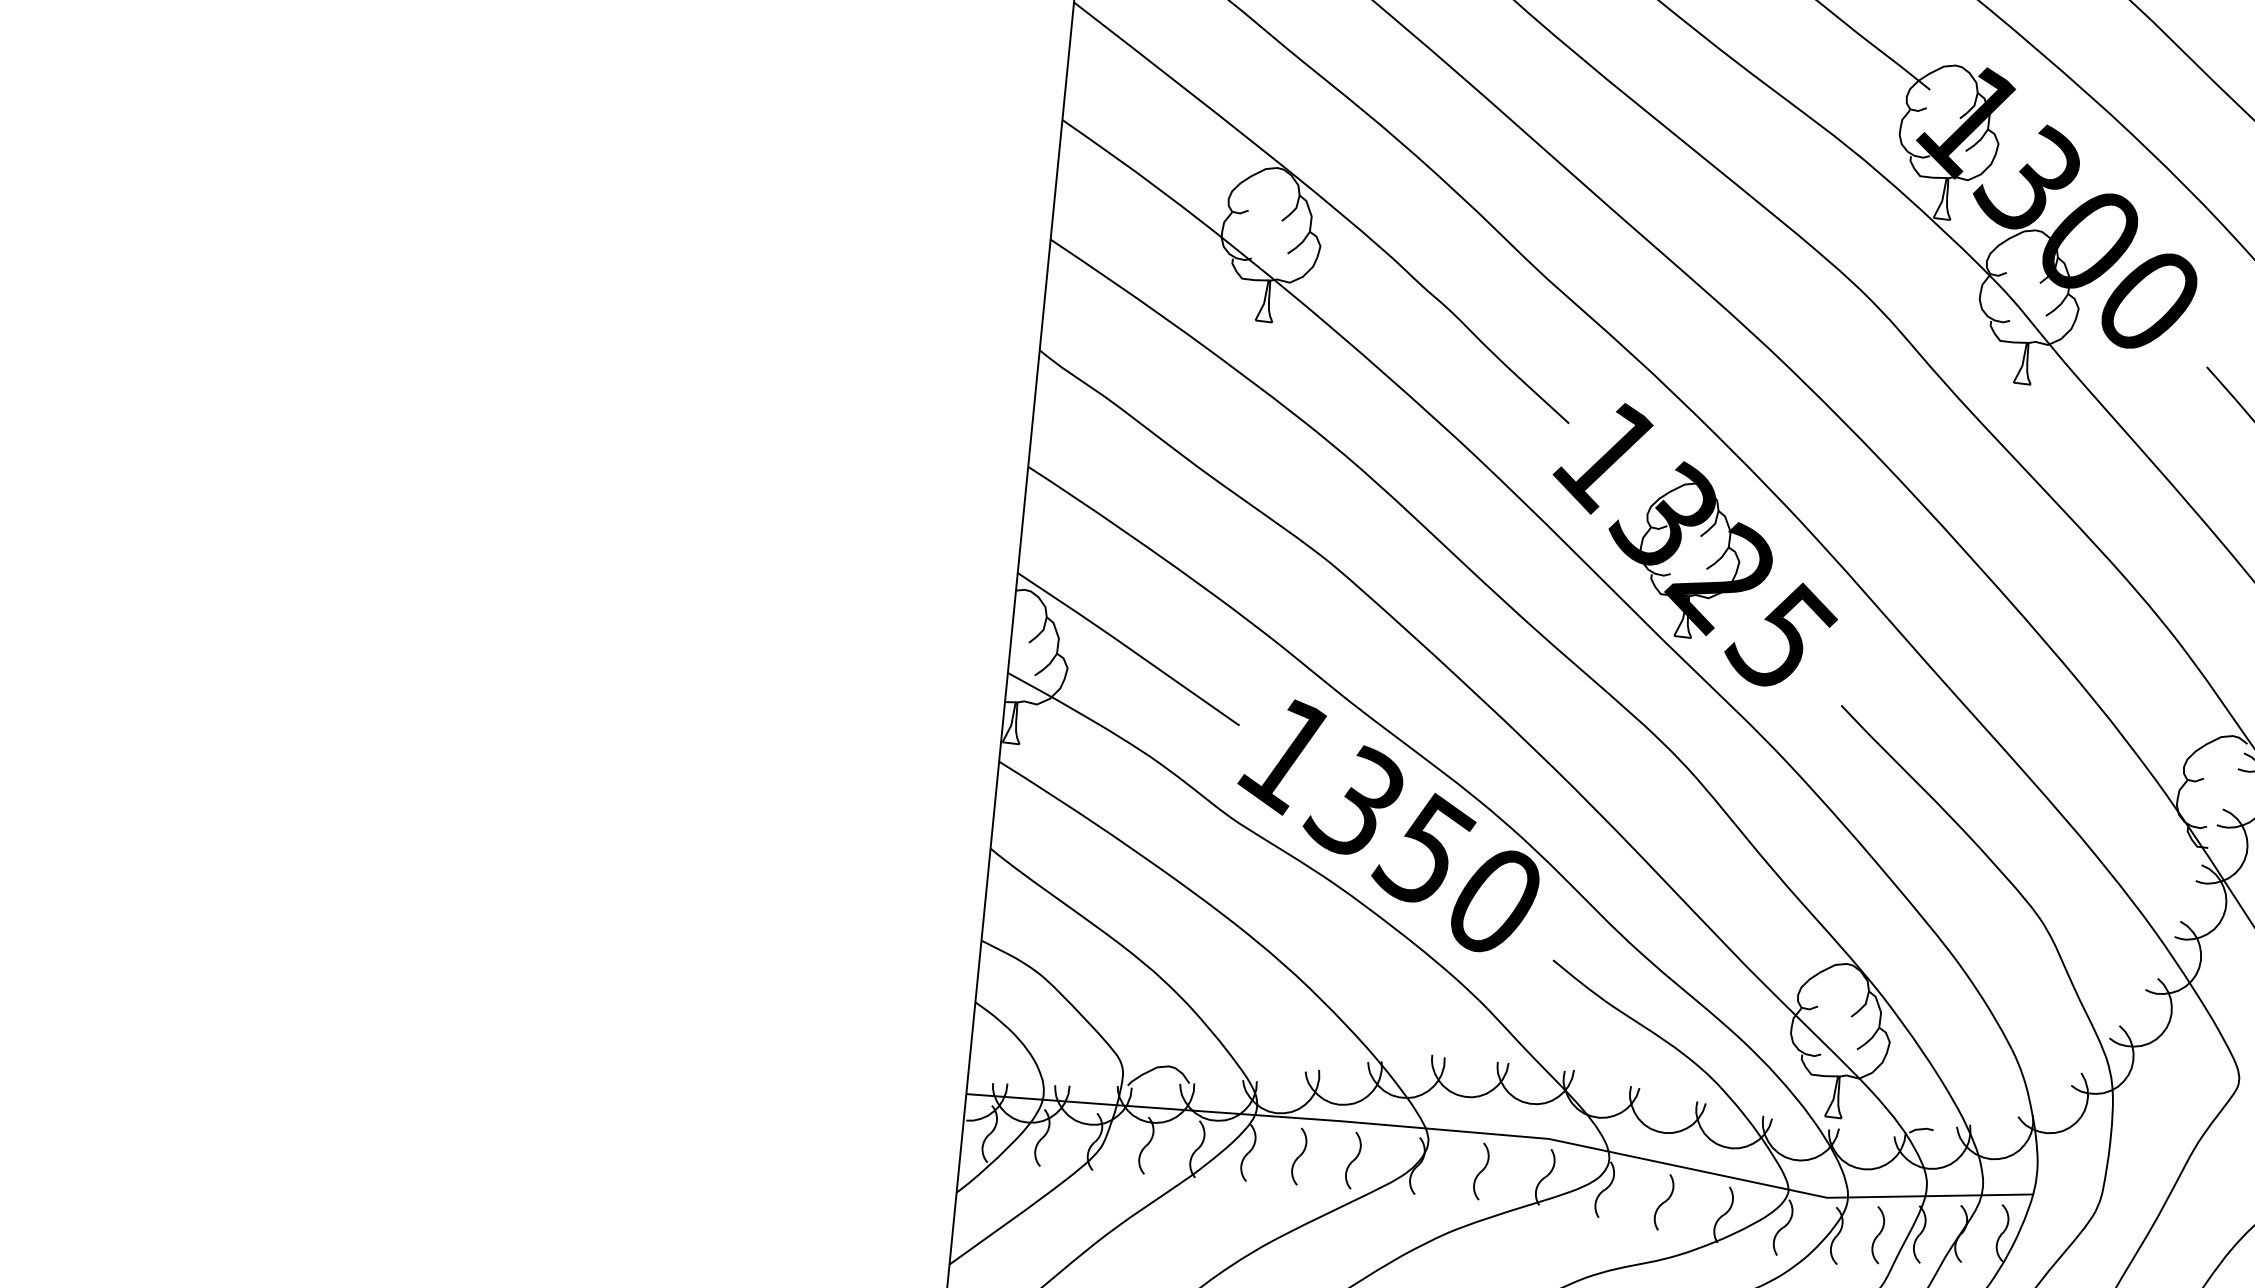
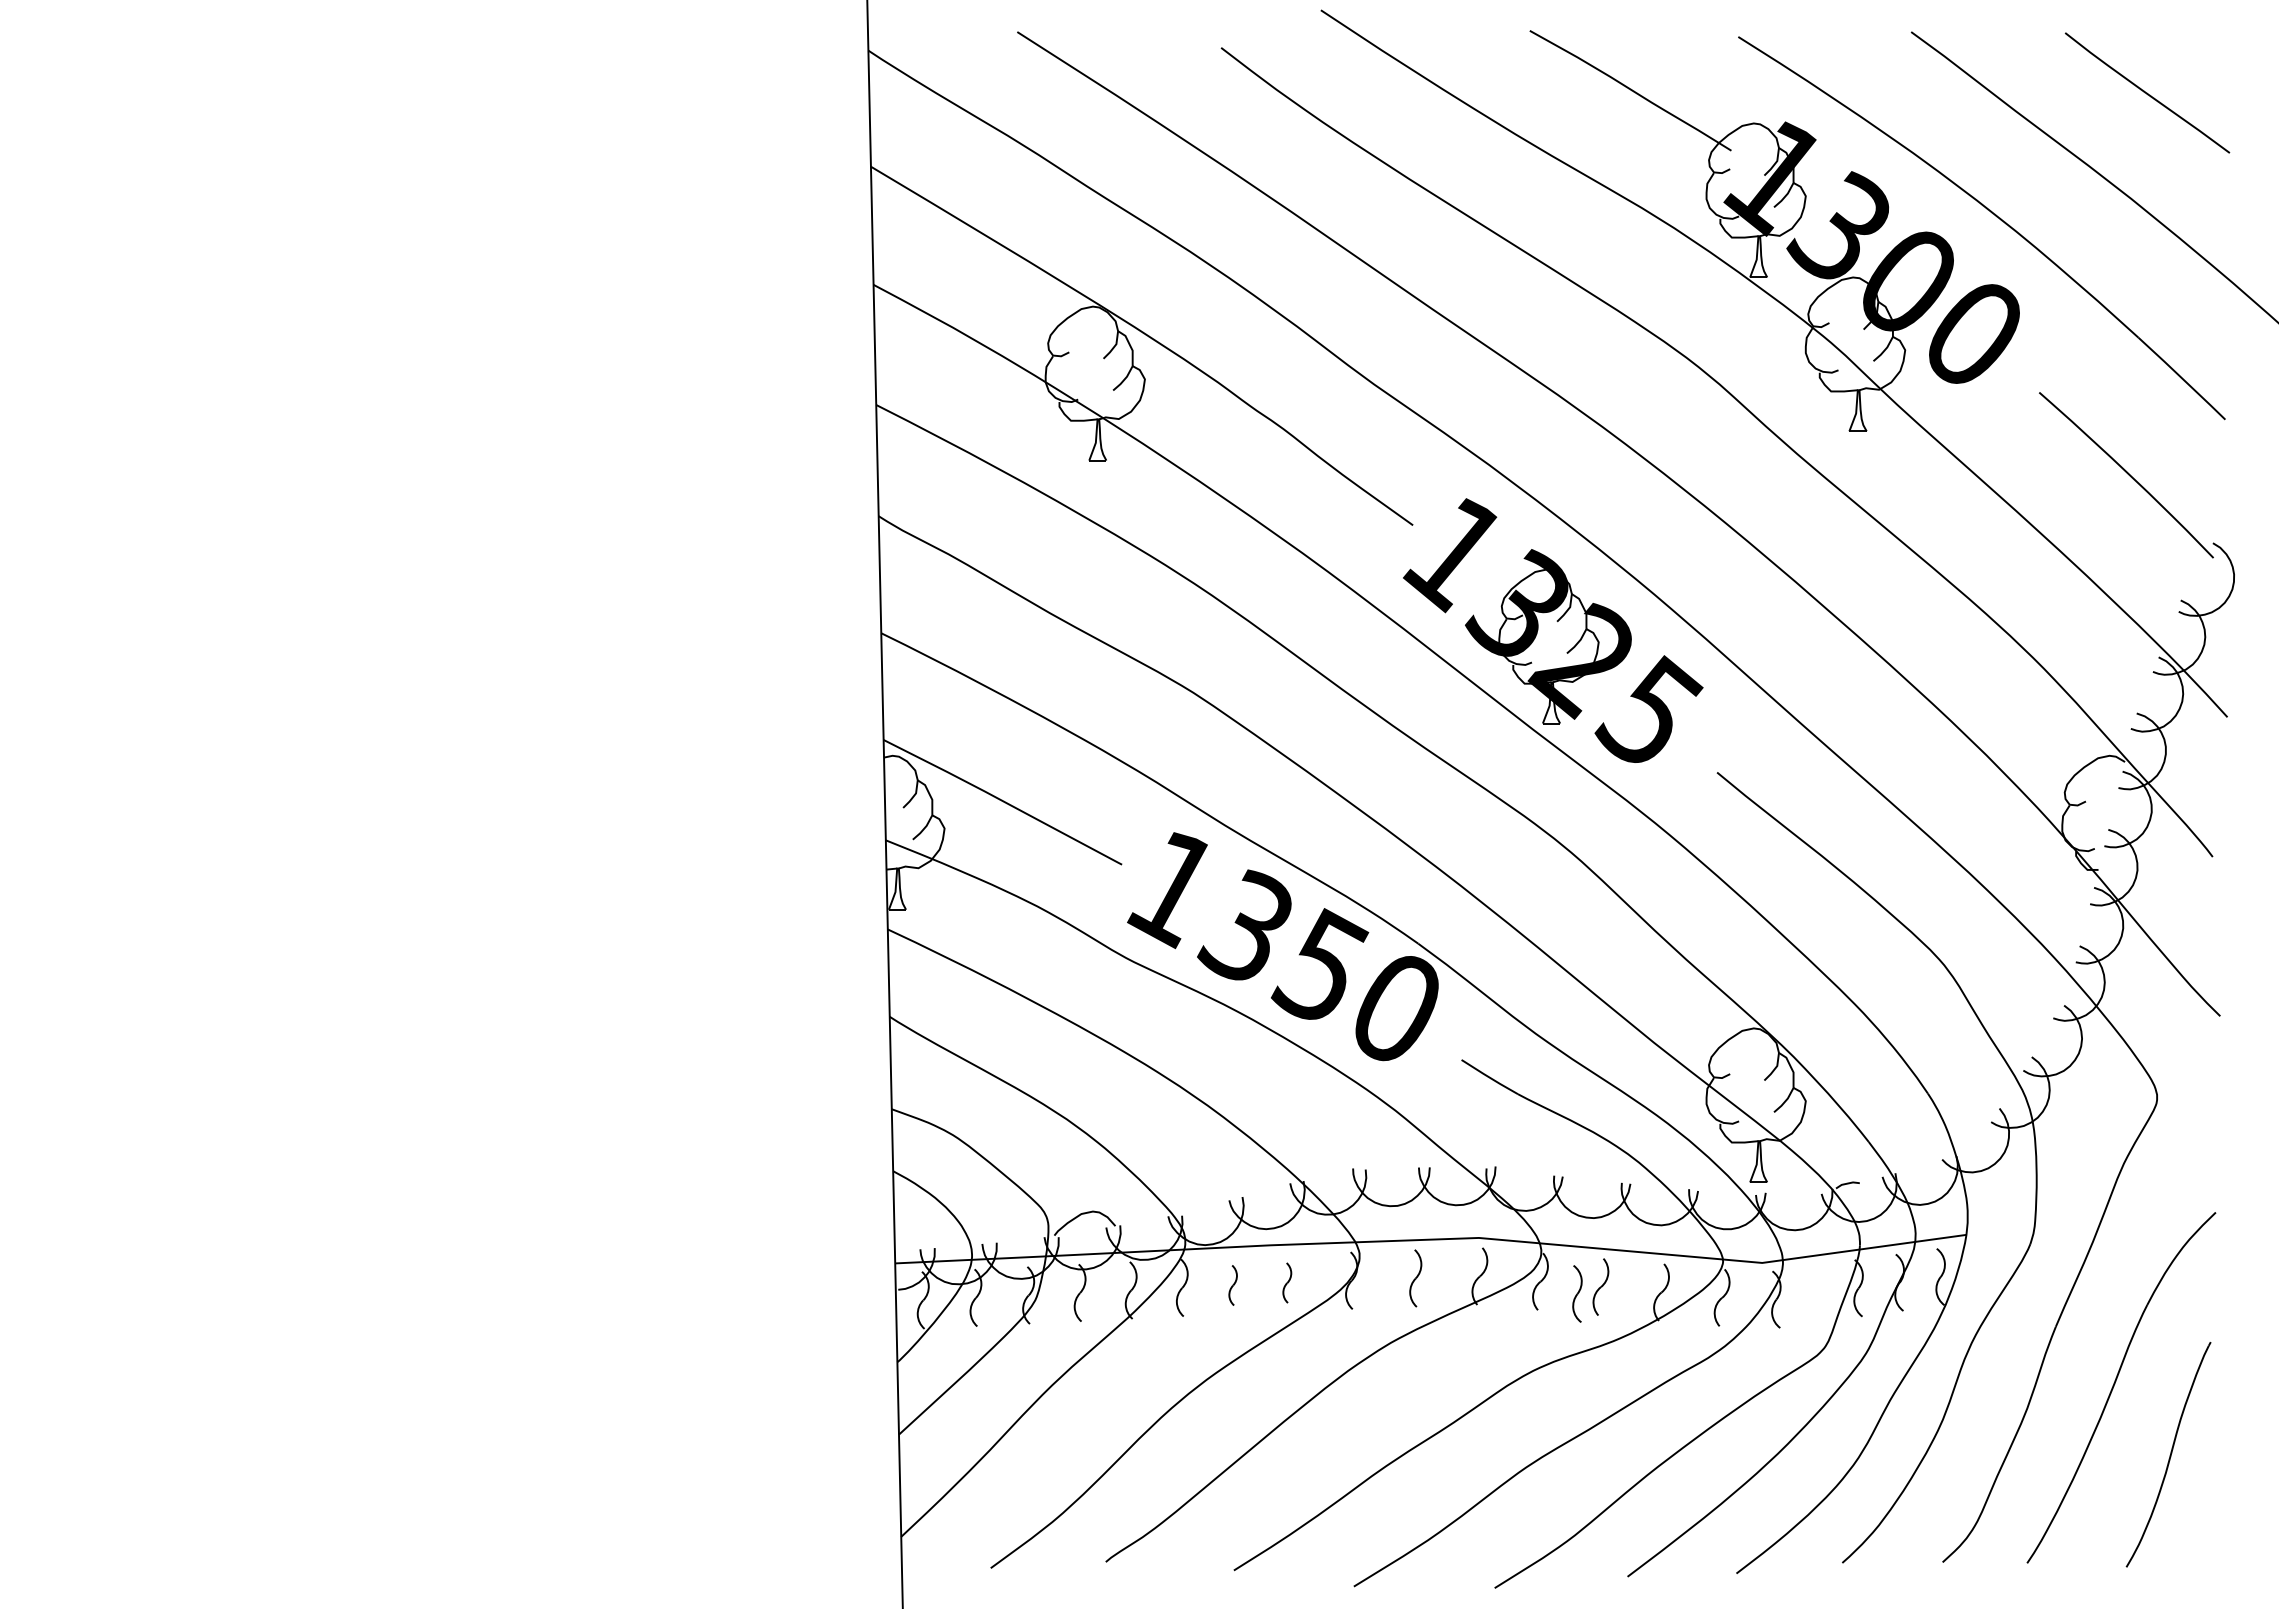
part: (1298, 1156) -> (1232, 1285), size x0.7
part: (1352, 1160) -> (1286, 1282), size x0.7
part: (1878, 1234) -> (1577, 1293), moved

